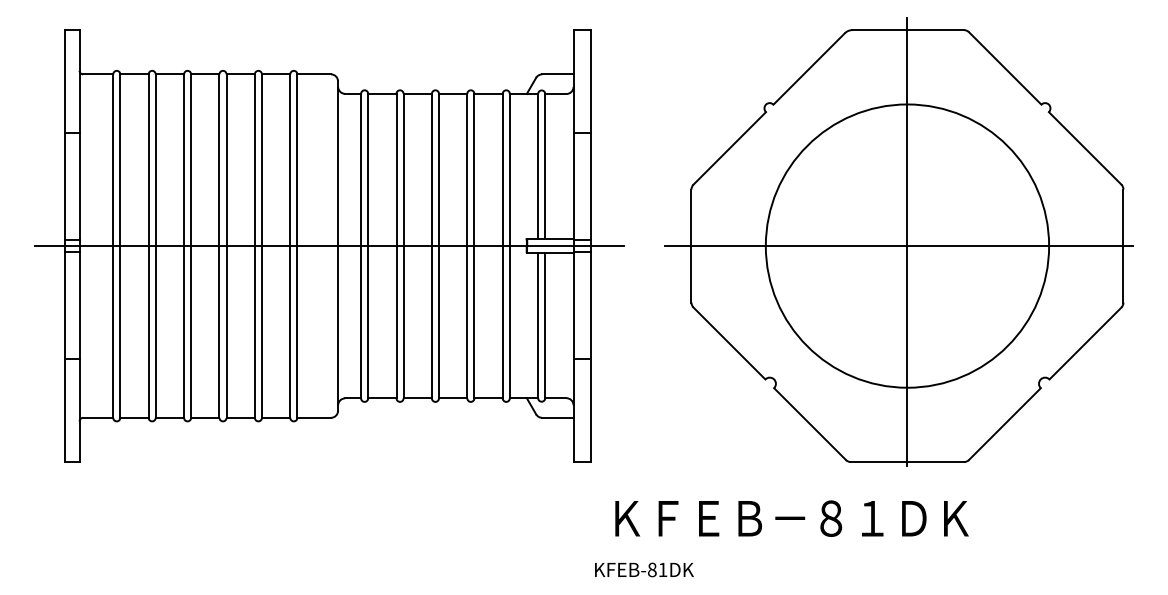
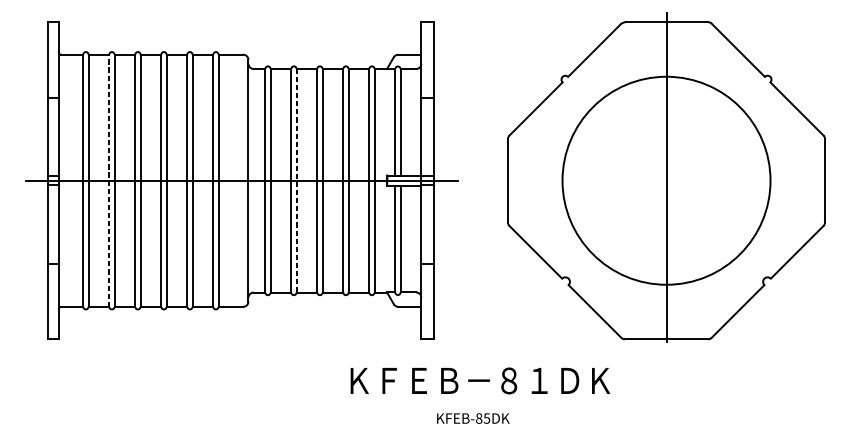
line: (148, 246) -> (109, 181), solid -> dashed
line: (403, 246) -> (296, 181), solid -> dashed
line: (898, 246) -> (659, 181), removed
text: (791, 518) -> (480, 380), moved
text: (662, 569) -> (486, 418), KFEB-81DK -> KFEB-85DK

